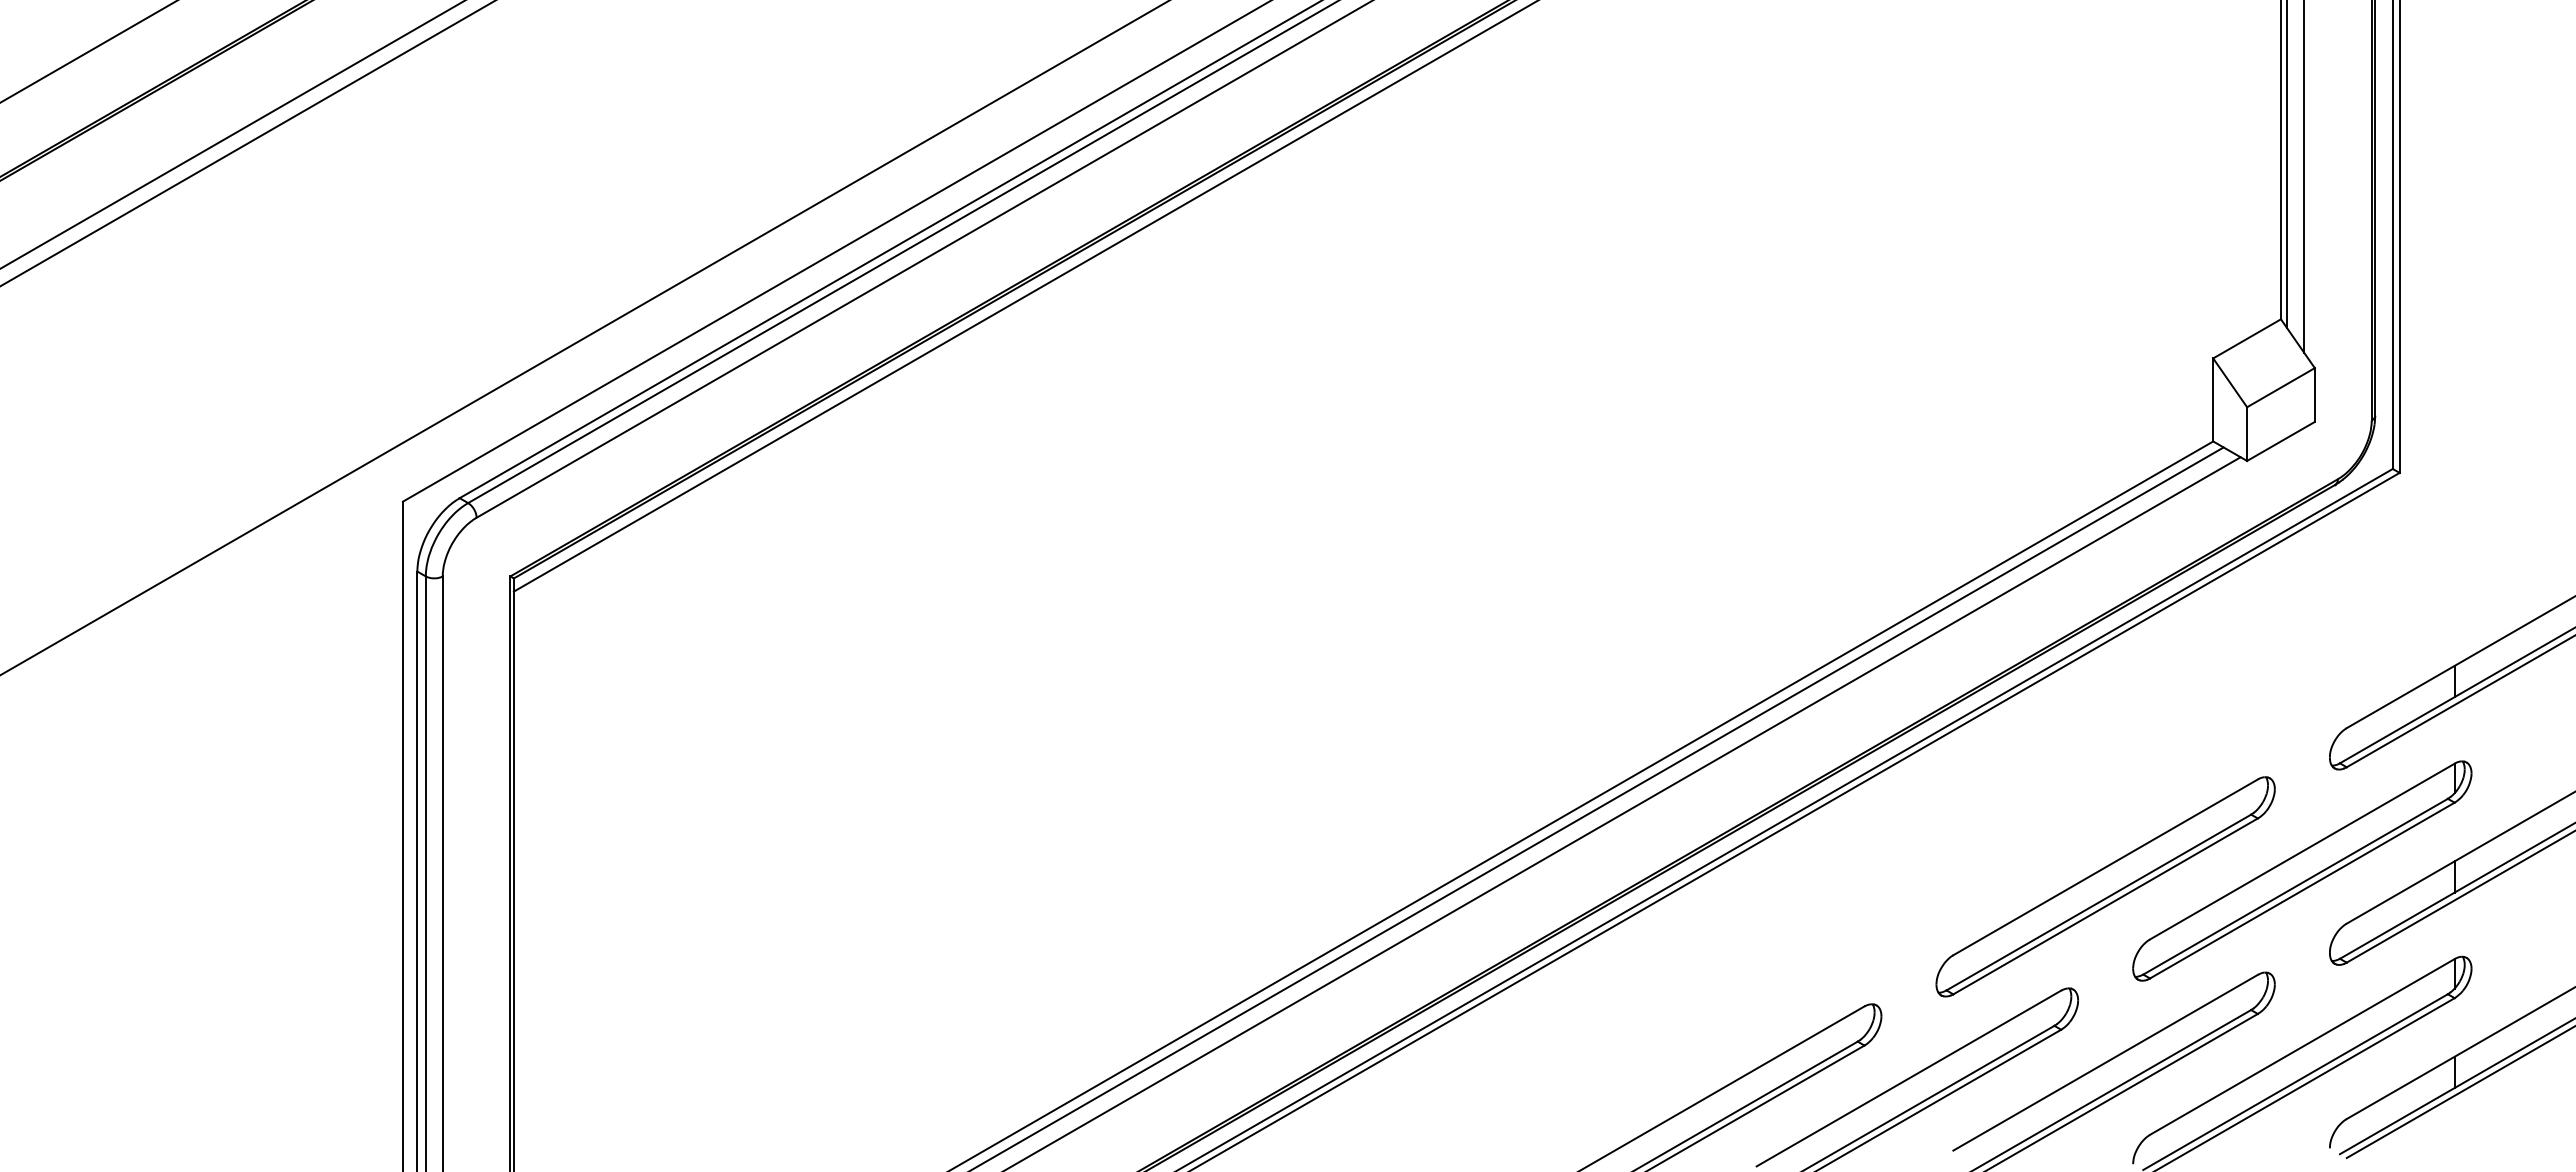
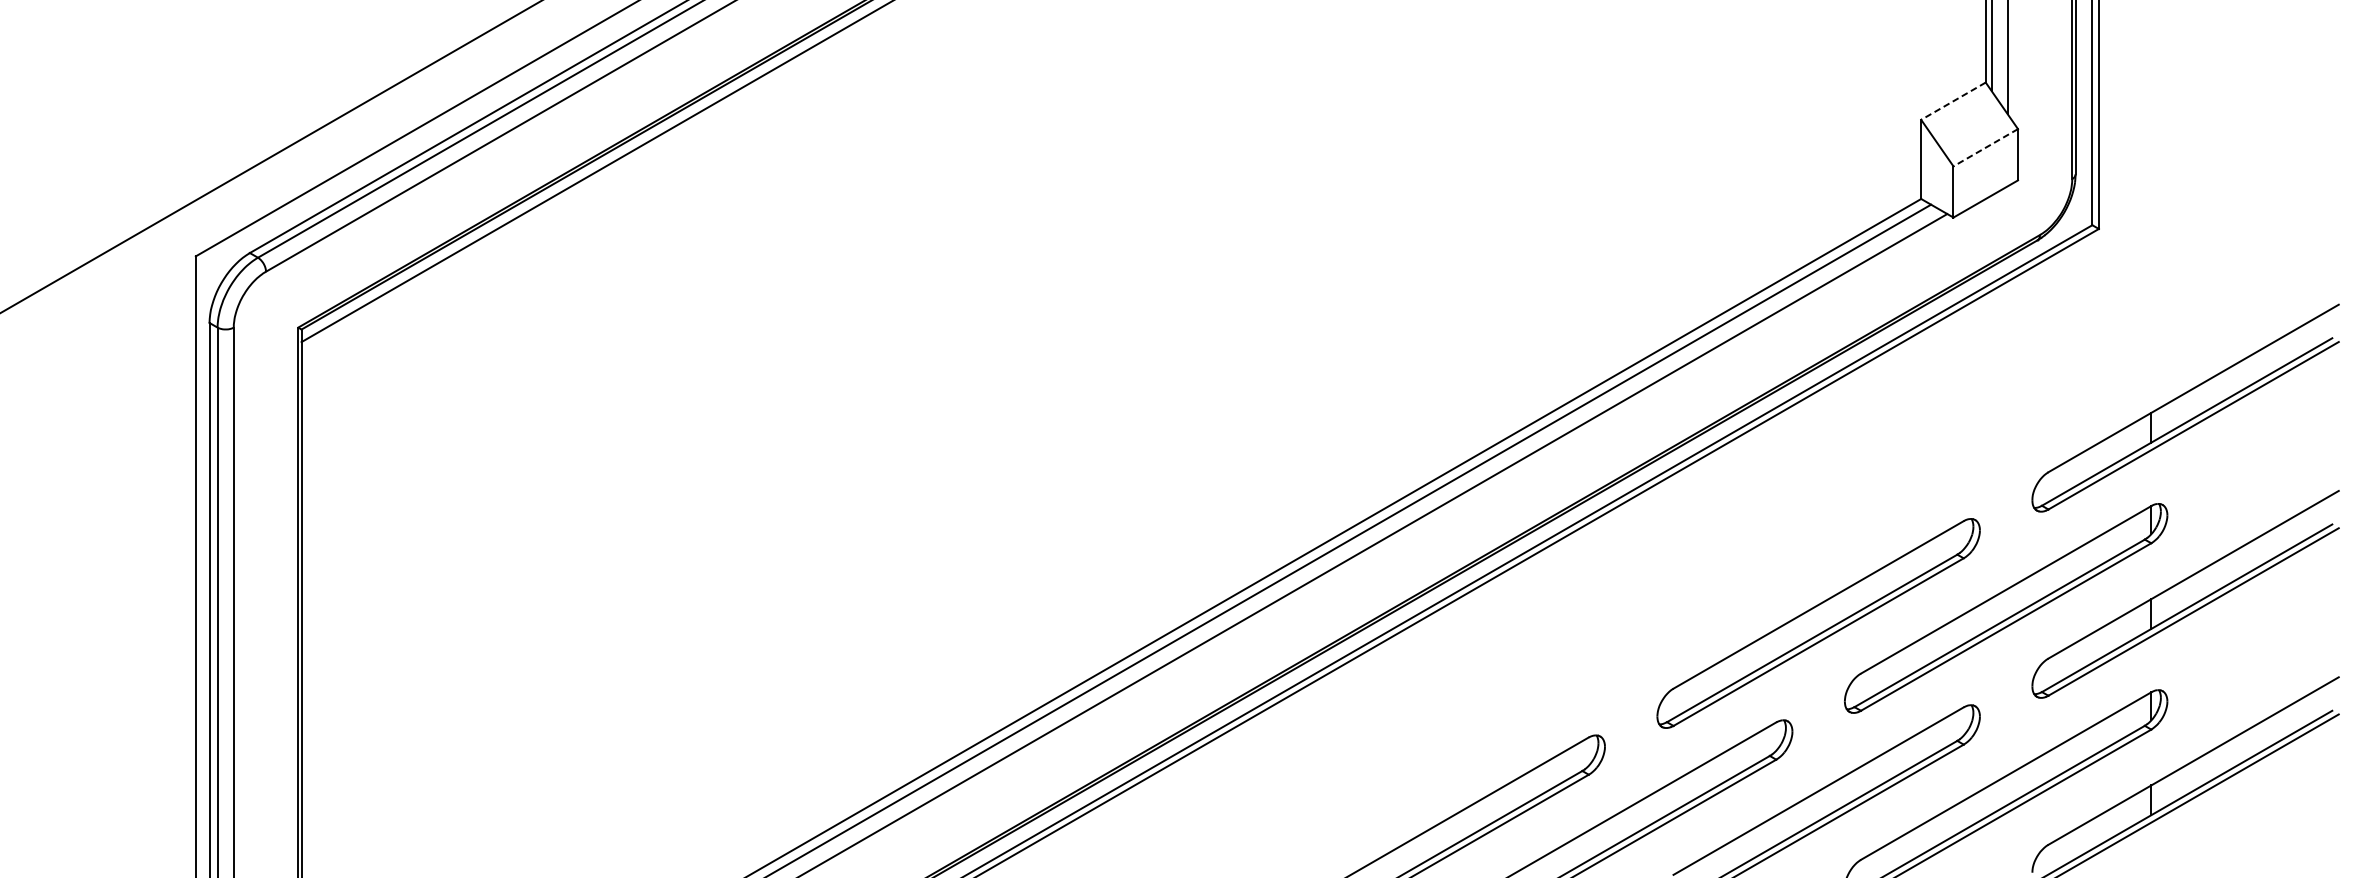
line: (2246, 339) -> (1952, 101), solid -> dashed
line: (2280, 387) -> (1985, 147), solid -> dashed

